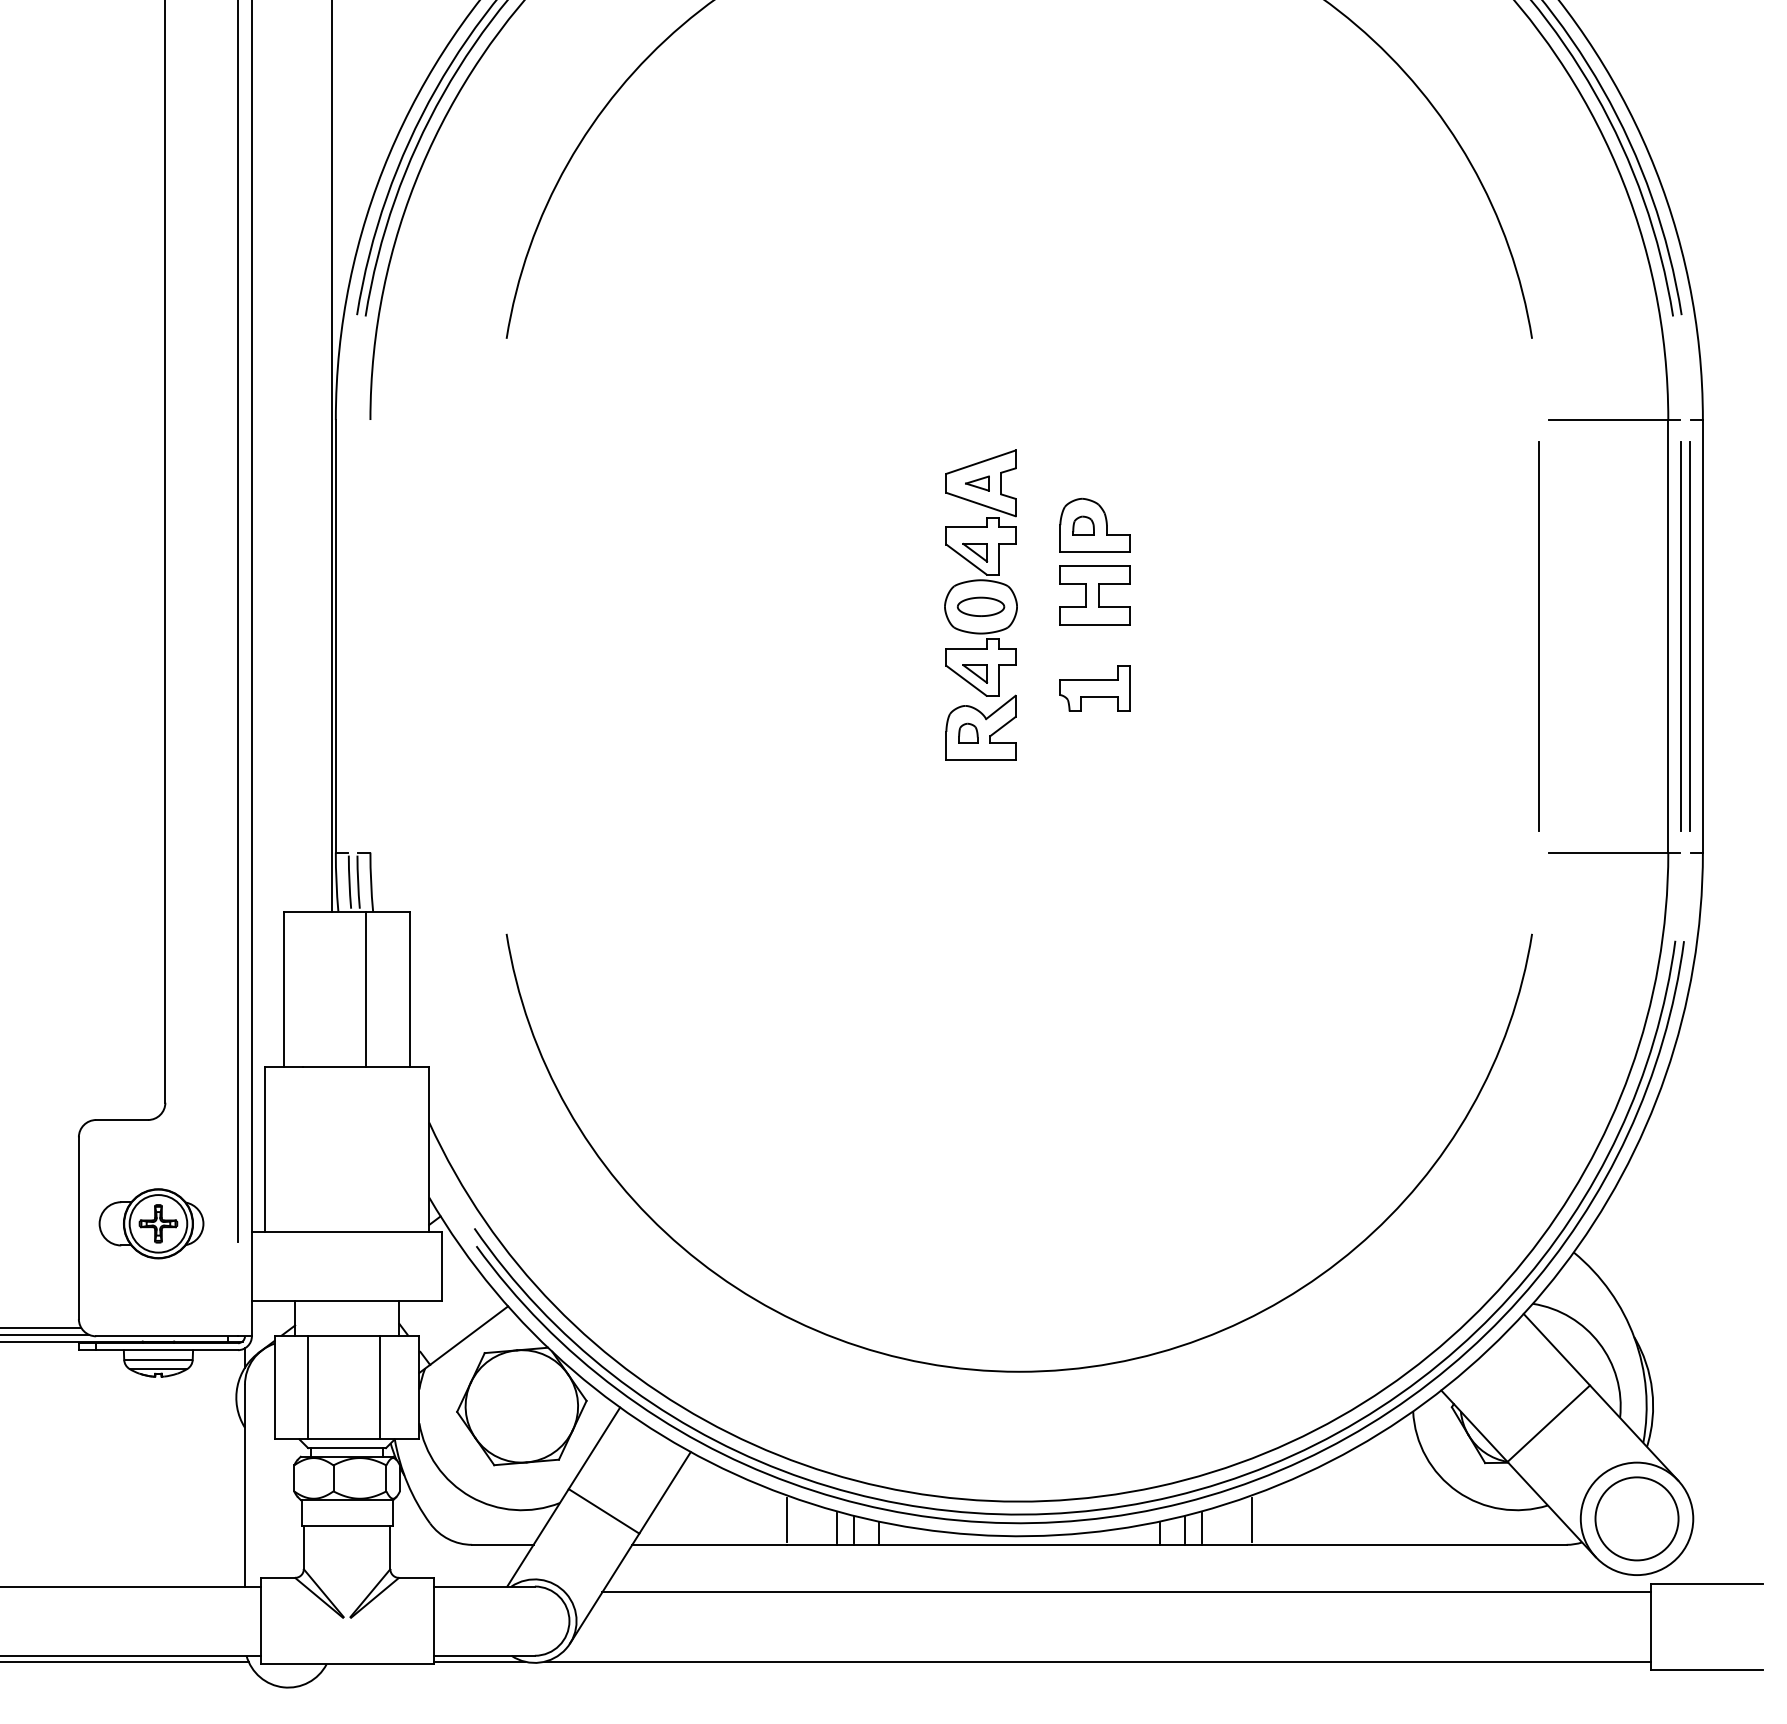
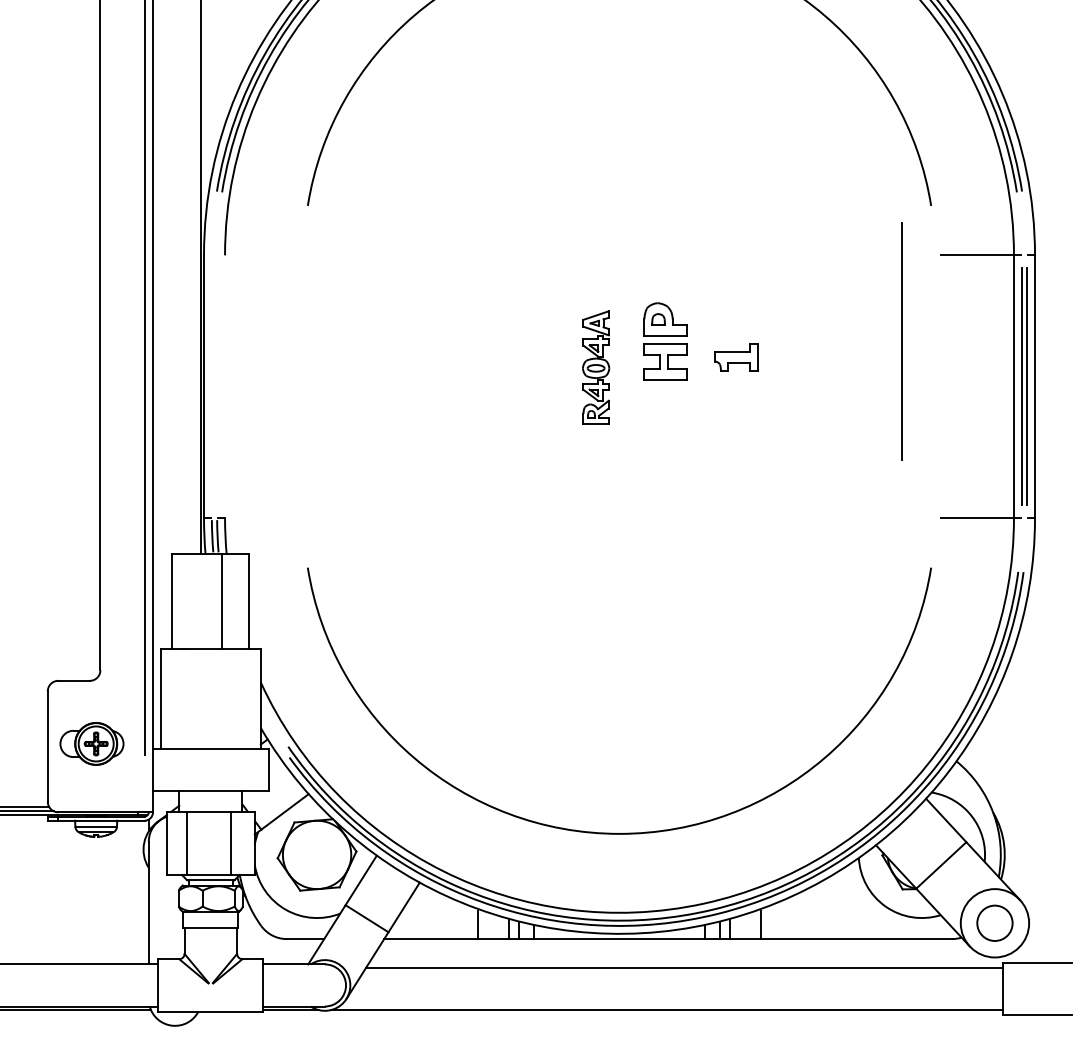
part: (979, 604) -> (595, 367), size x0.6
line: (1537, 635) -> (901, 341), moved
part: (1095, 688) -> (736, 357), moved
circle: (1636, 1519) -> (994, 923), size x0.7

